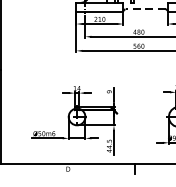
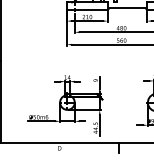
line: (145, 9) -> (127, 8), dashed -> solid

